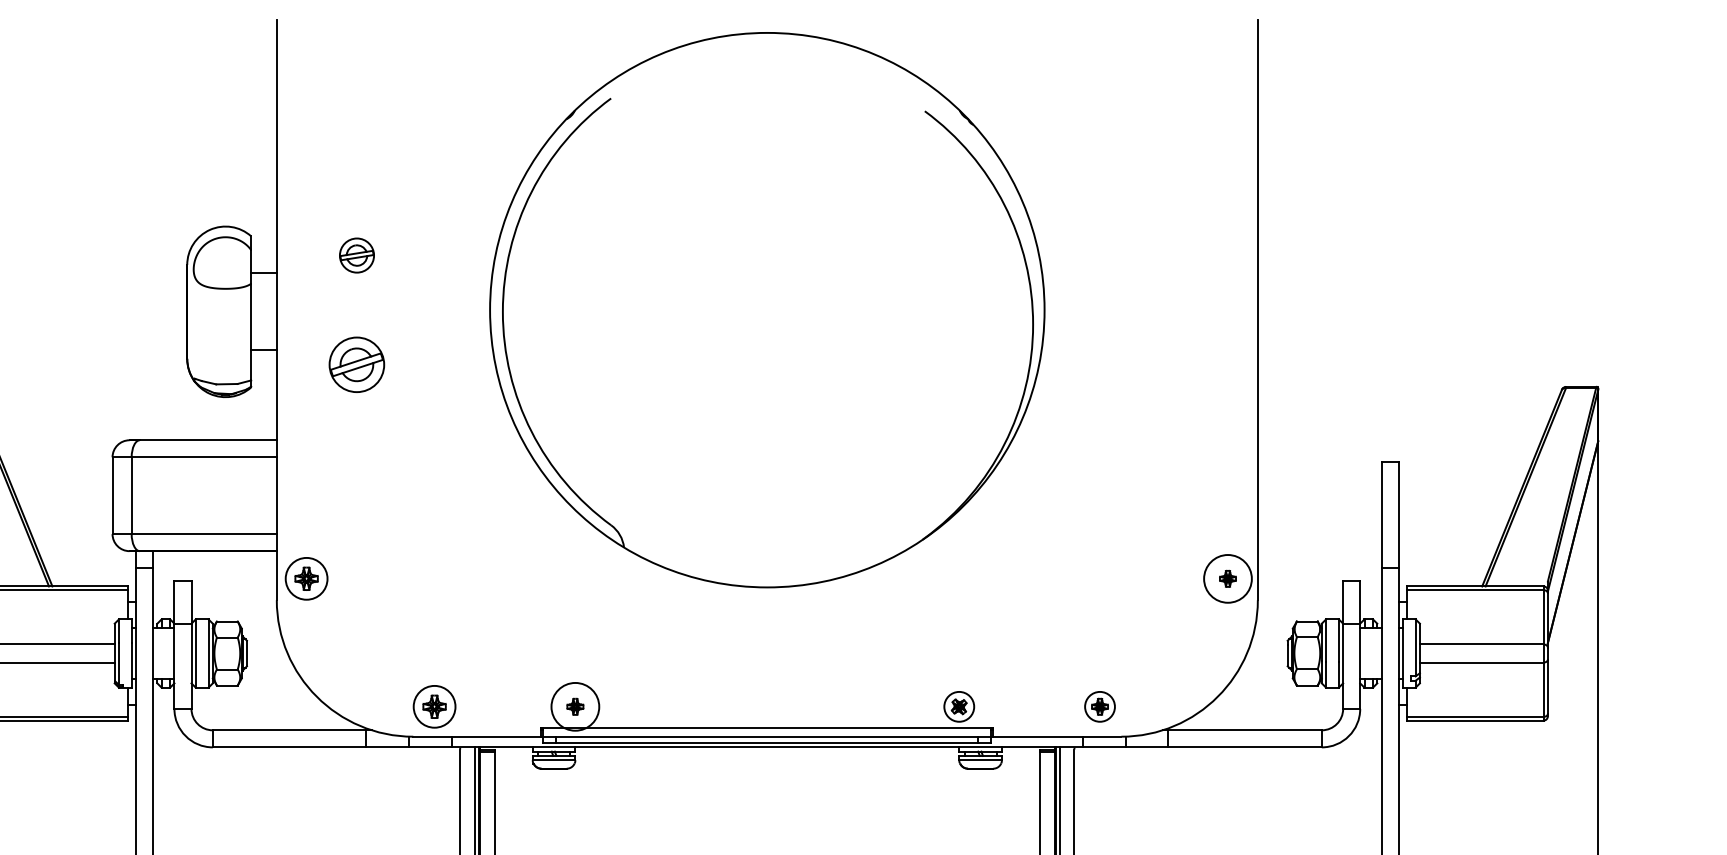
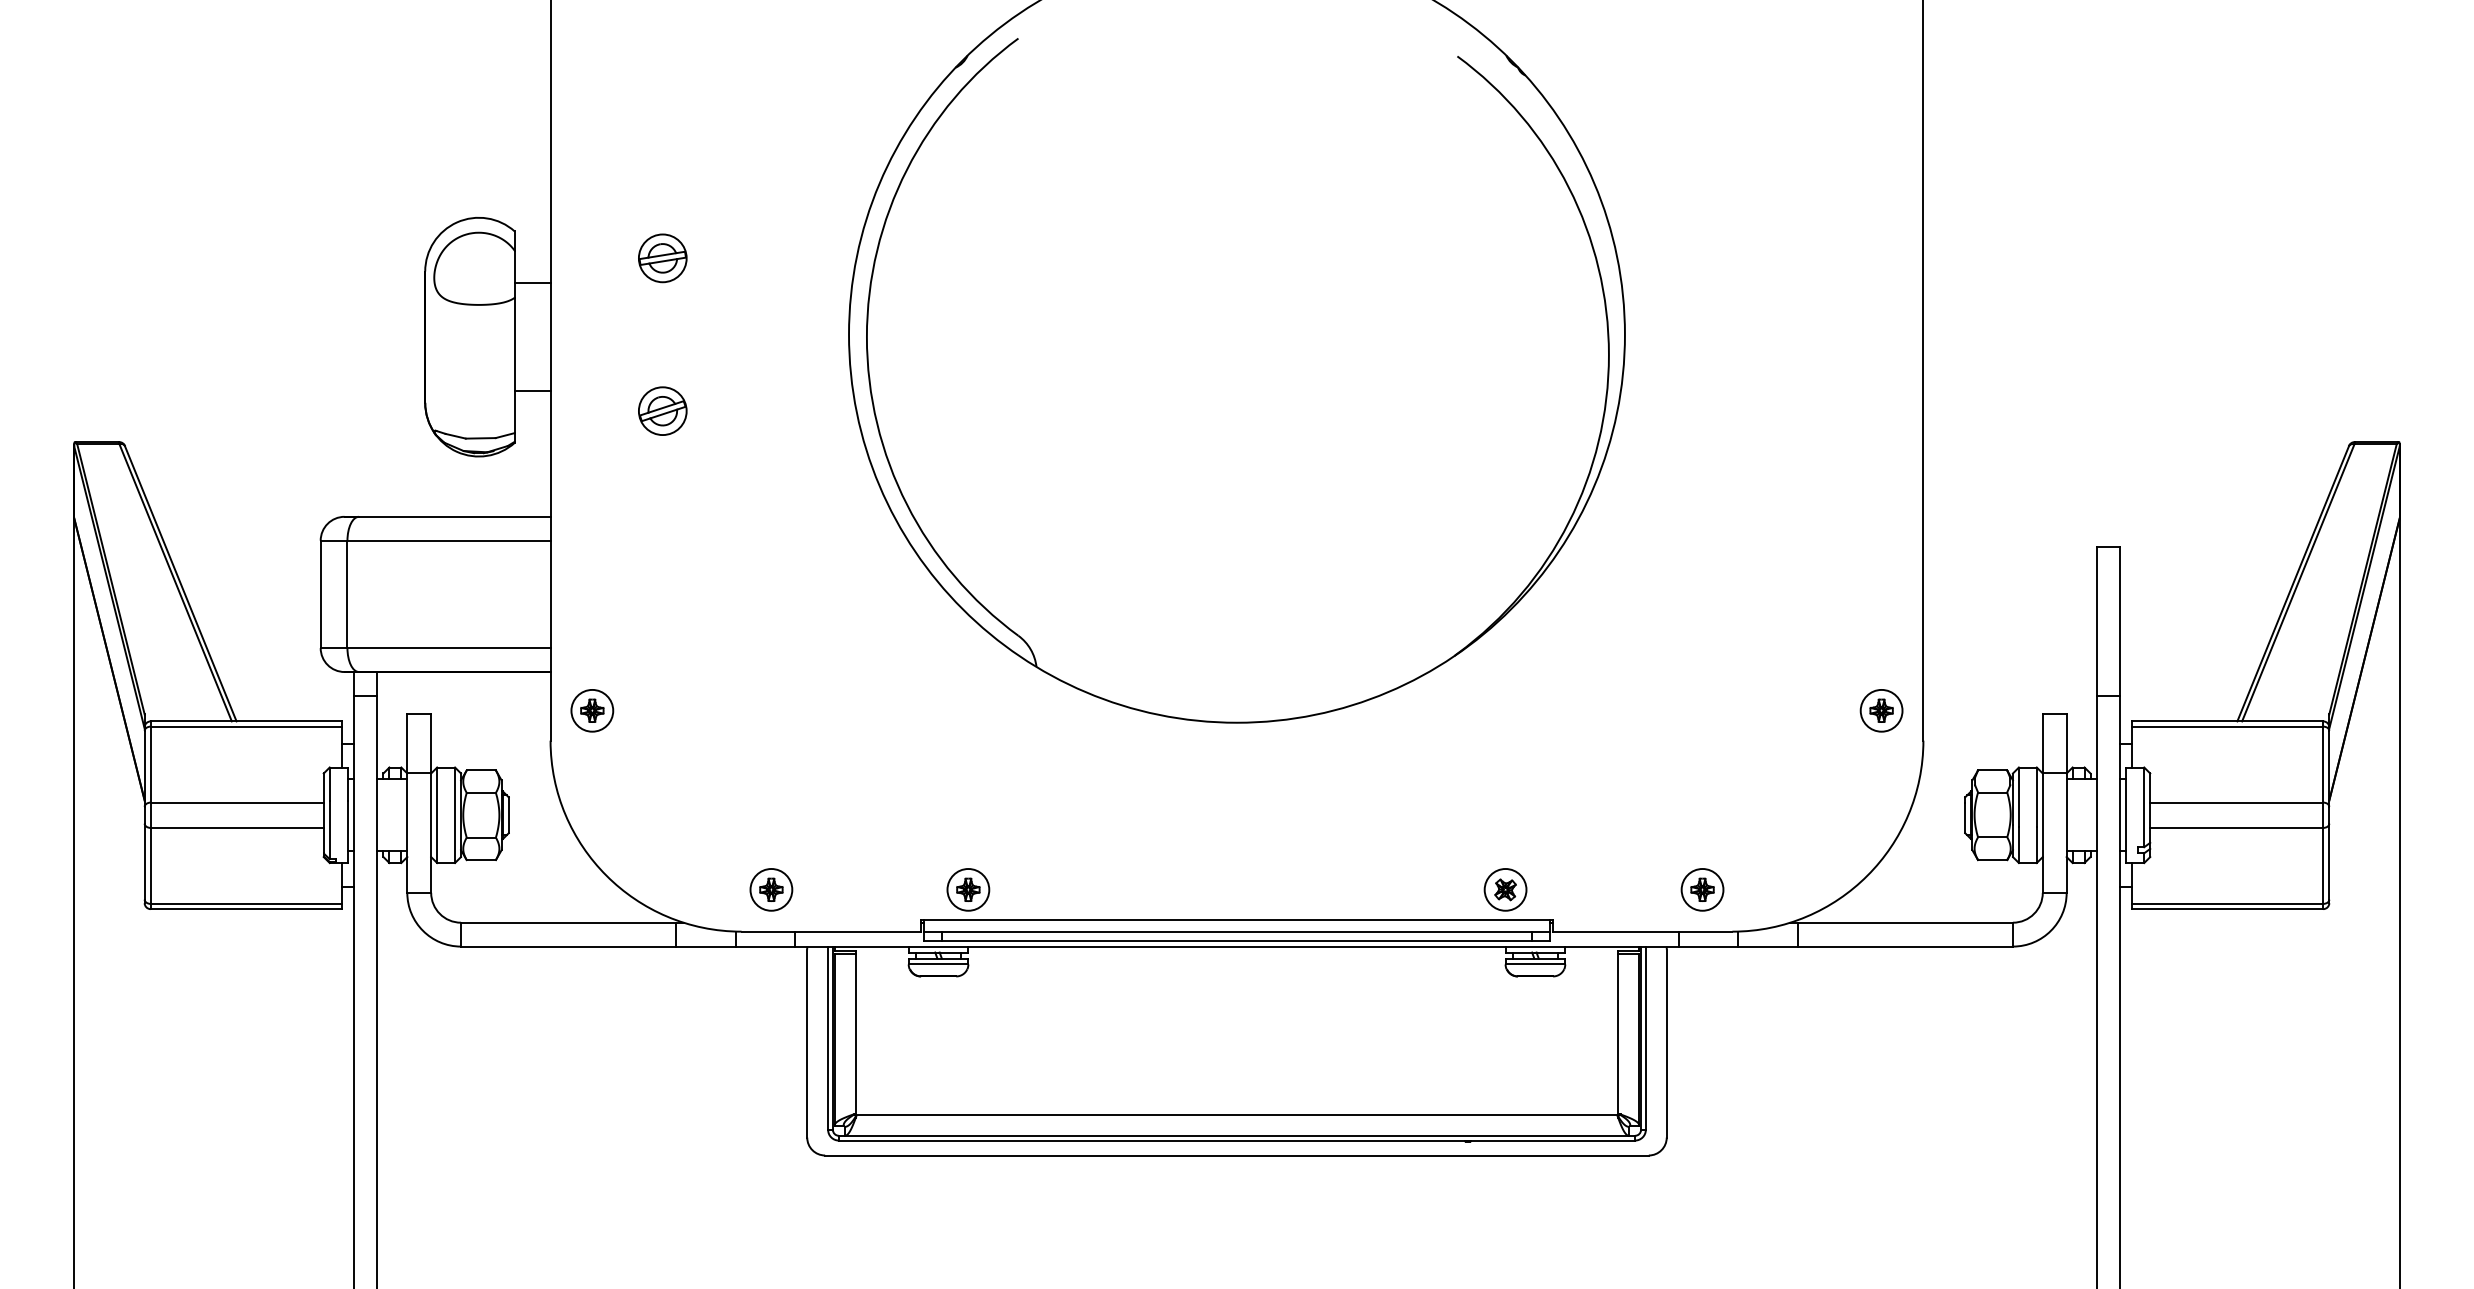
part: (356, 364) -> (662, 410), size x0.62
part: (306, 578) -> (592, 710), size x0.71
circle: (1227, 578) -> (1881, 710), size x0.62
part: (434, 706) -> (771, 889), size x0.71
circle: (575, 706) -> (968, 889), size x0.62

